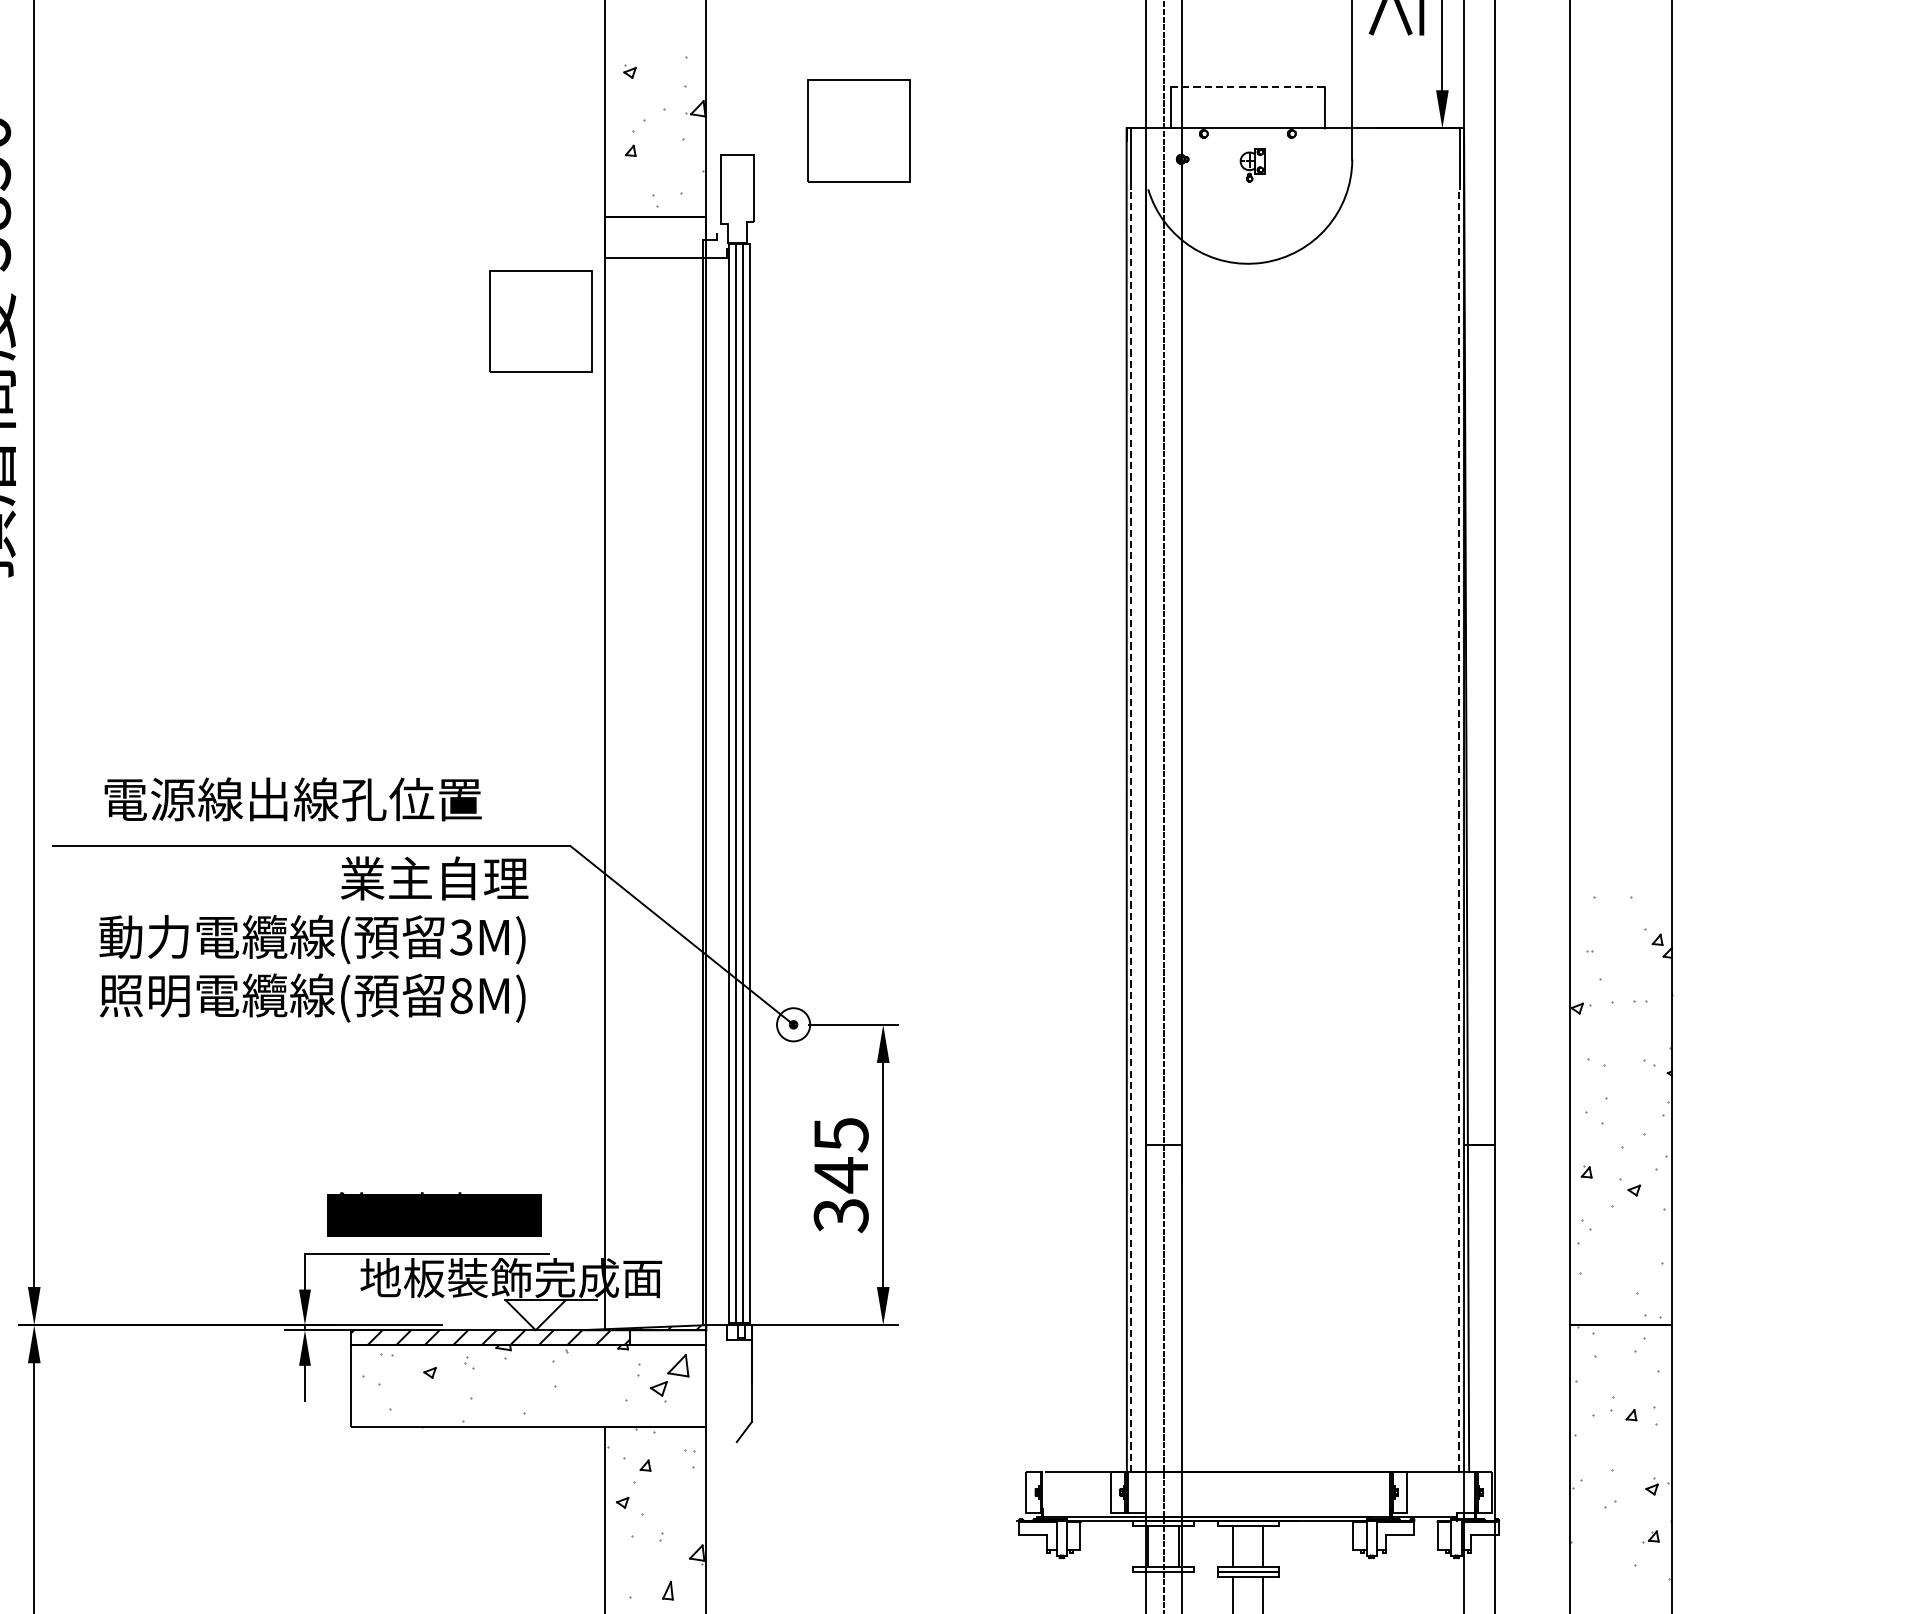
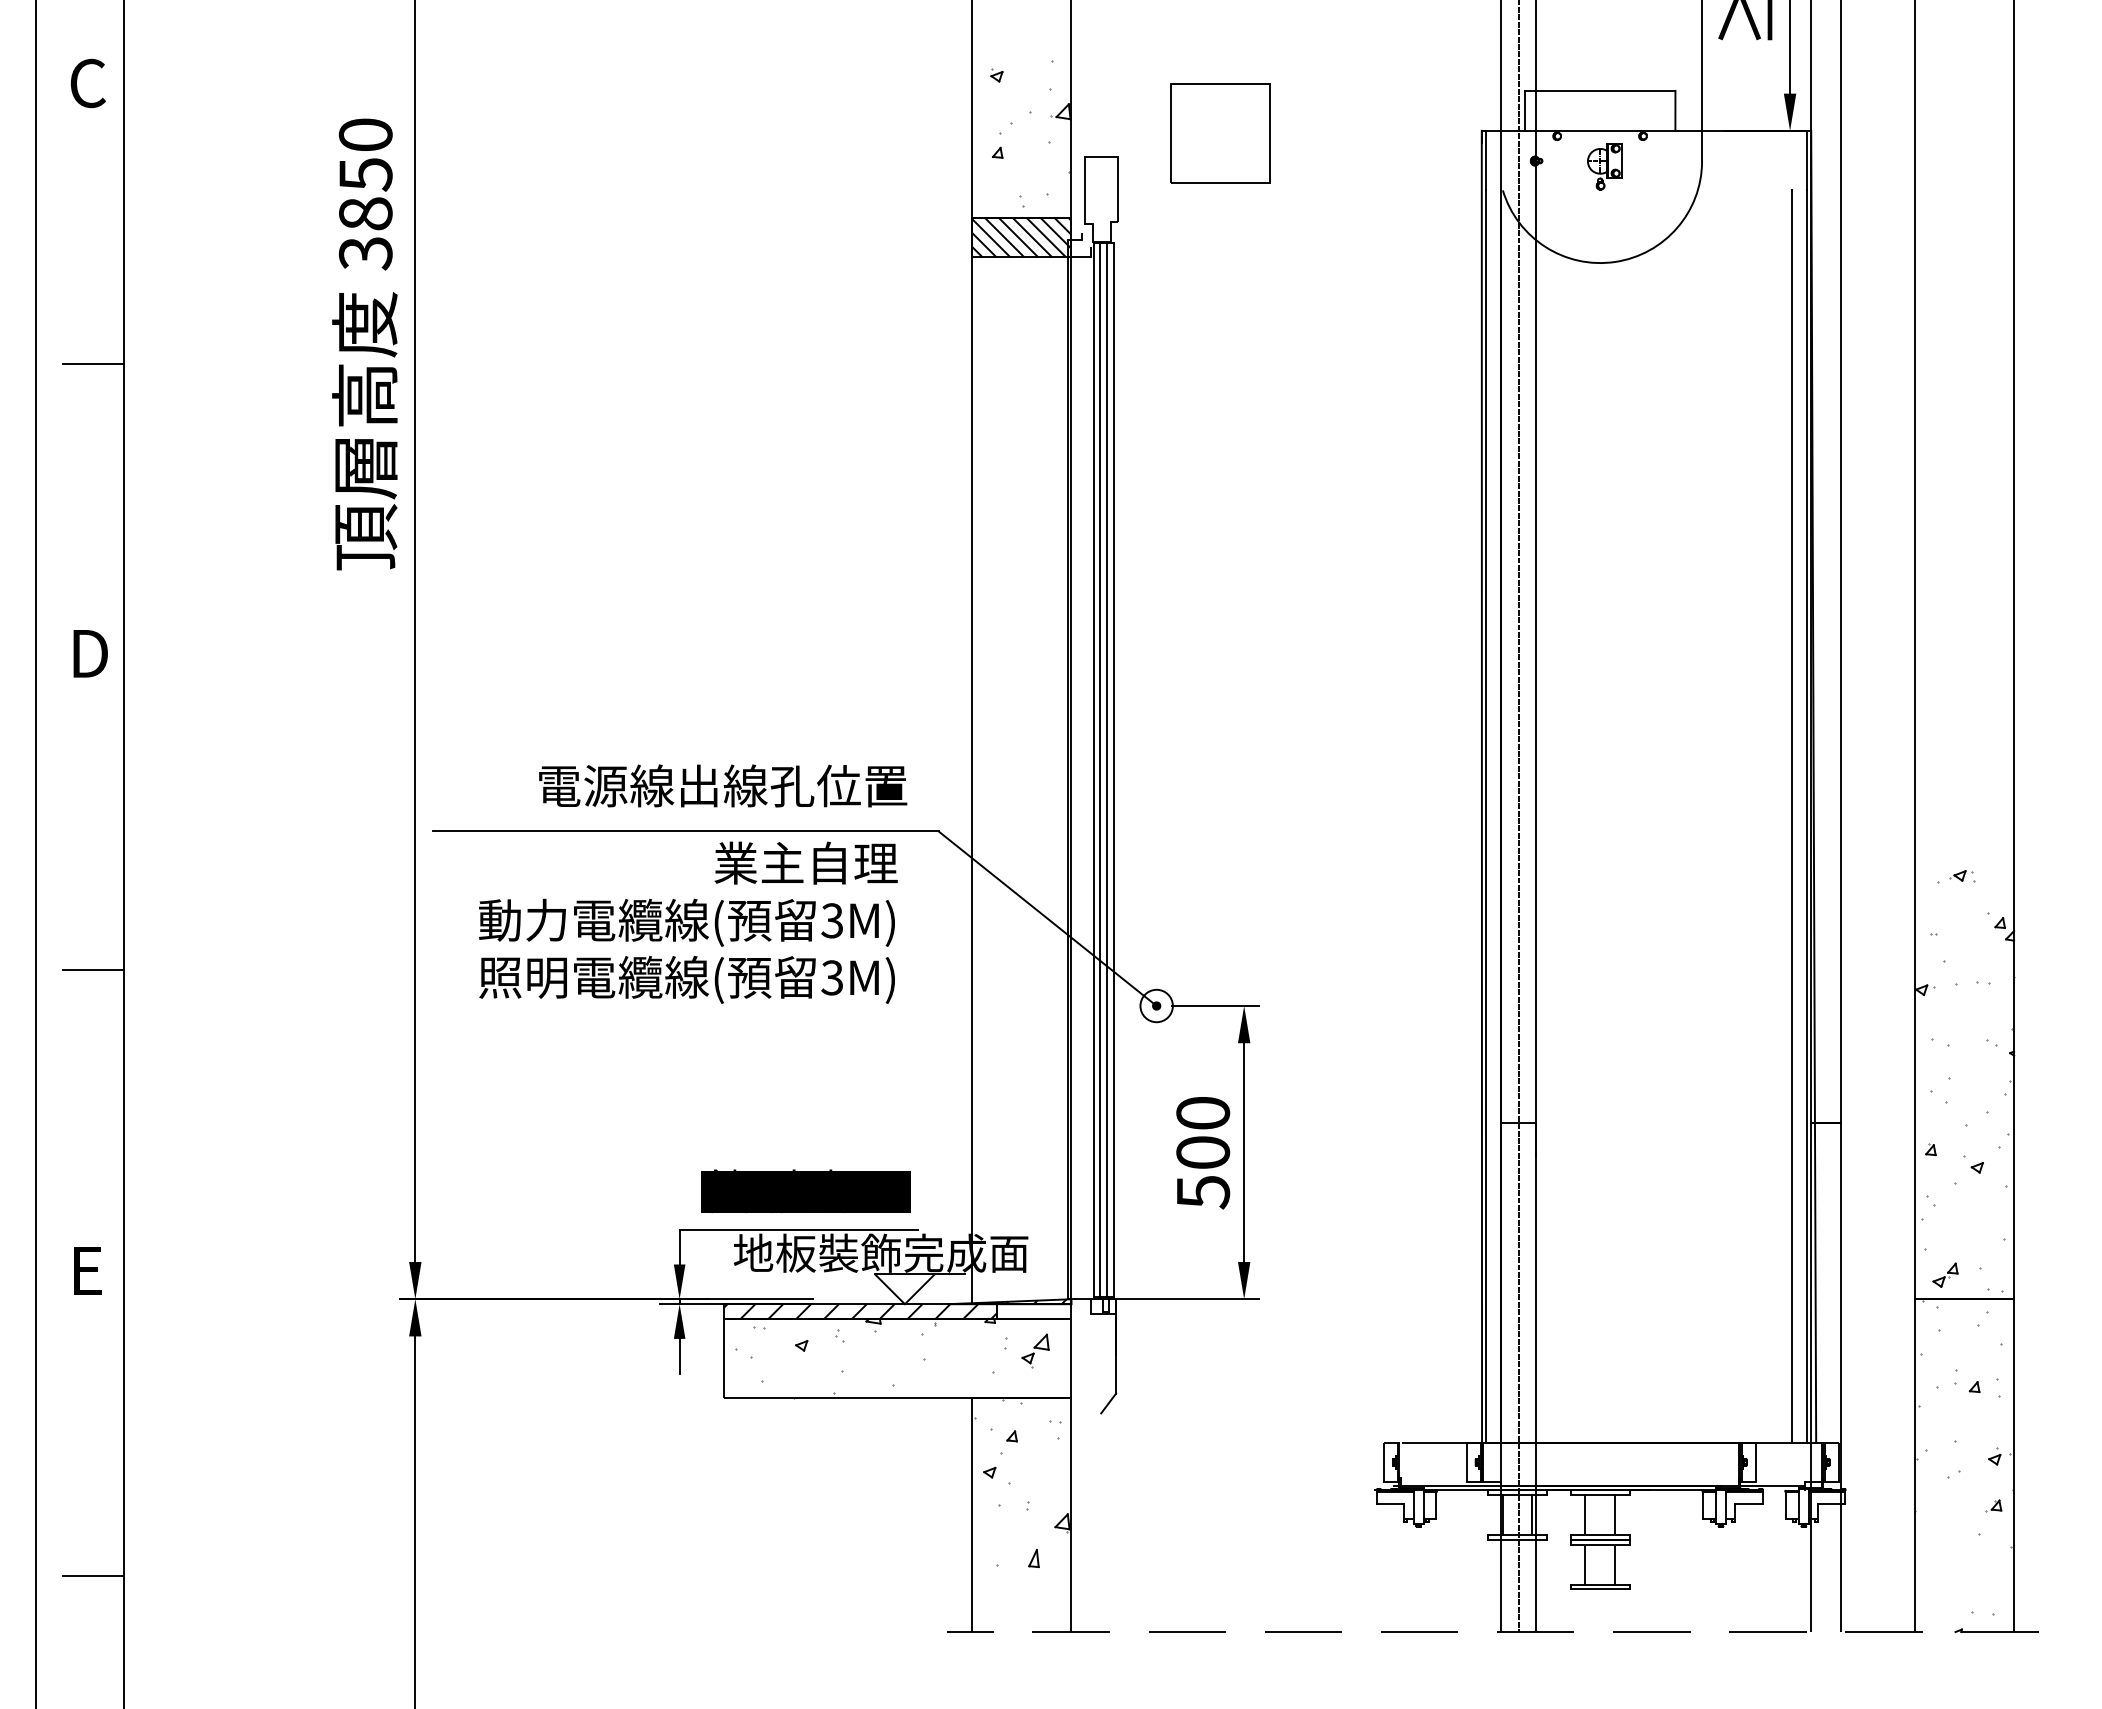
line: (1248, 87) -> (1600, 90), dashed -> solid
part: (1252, 164) -> (1604, 166), size x1.43
hatch: (655, 237) -> (1021, 237), added
part: (541, 321) -> (910, 319), removed
text: (293, 798) -> (723, 785), moved
line: (1131, 830) -> (1486, 816), dashed -> solid
line: (1444, 830) -> (1792, 816), added
line: (1459, 830) -> (1806, 816), dashed -> solid
part: (1617, 891) -> (1961, 875), added
text: (461, 995) -> (832, 977), 8M) -> 3M)
text: (841, 1175) -> (1203, 1153), 345 -> 500
part: (1601, 1299) -> (1945, 1274), added
part: (669, 1377) -> (1035, 1350), size x0.71

